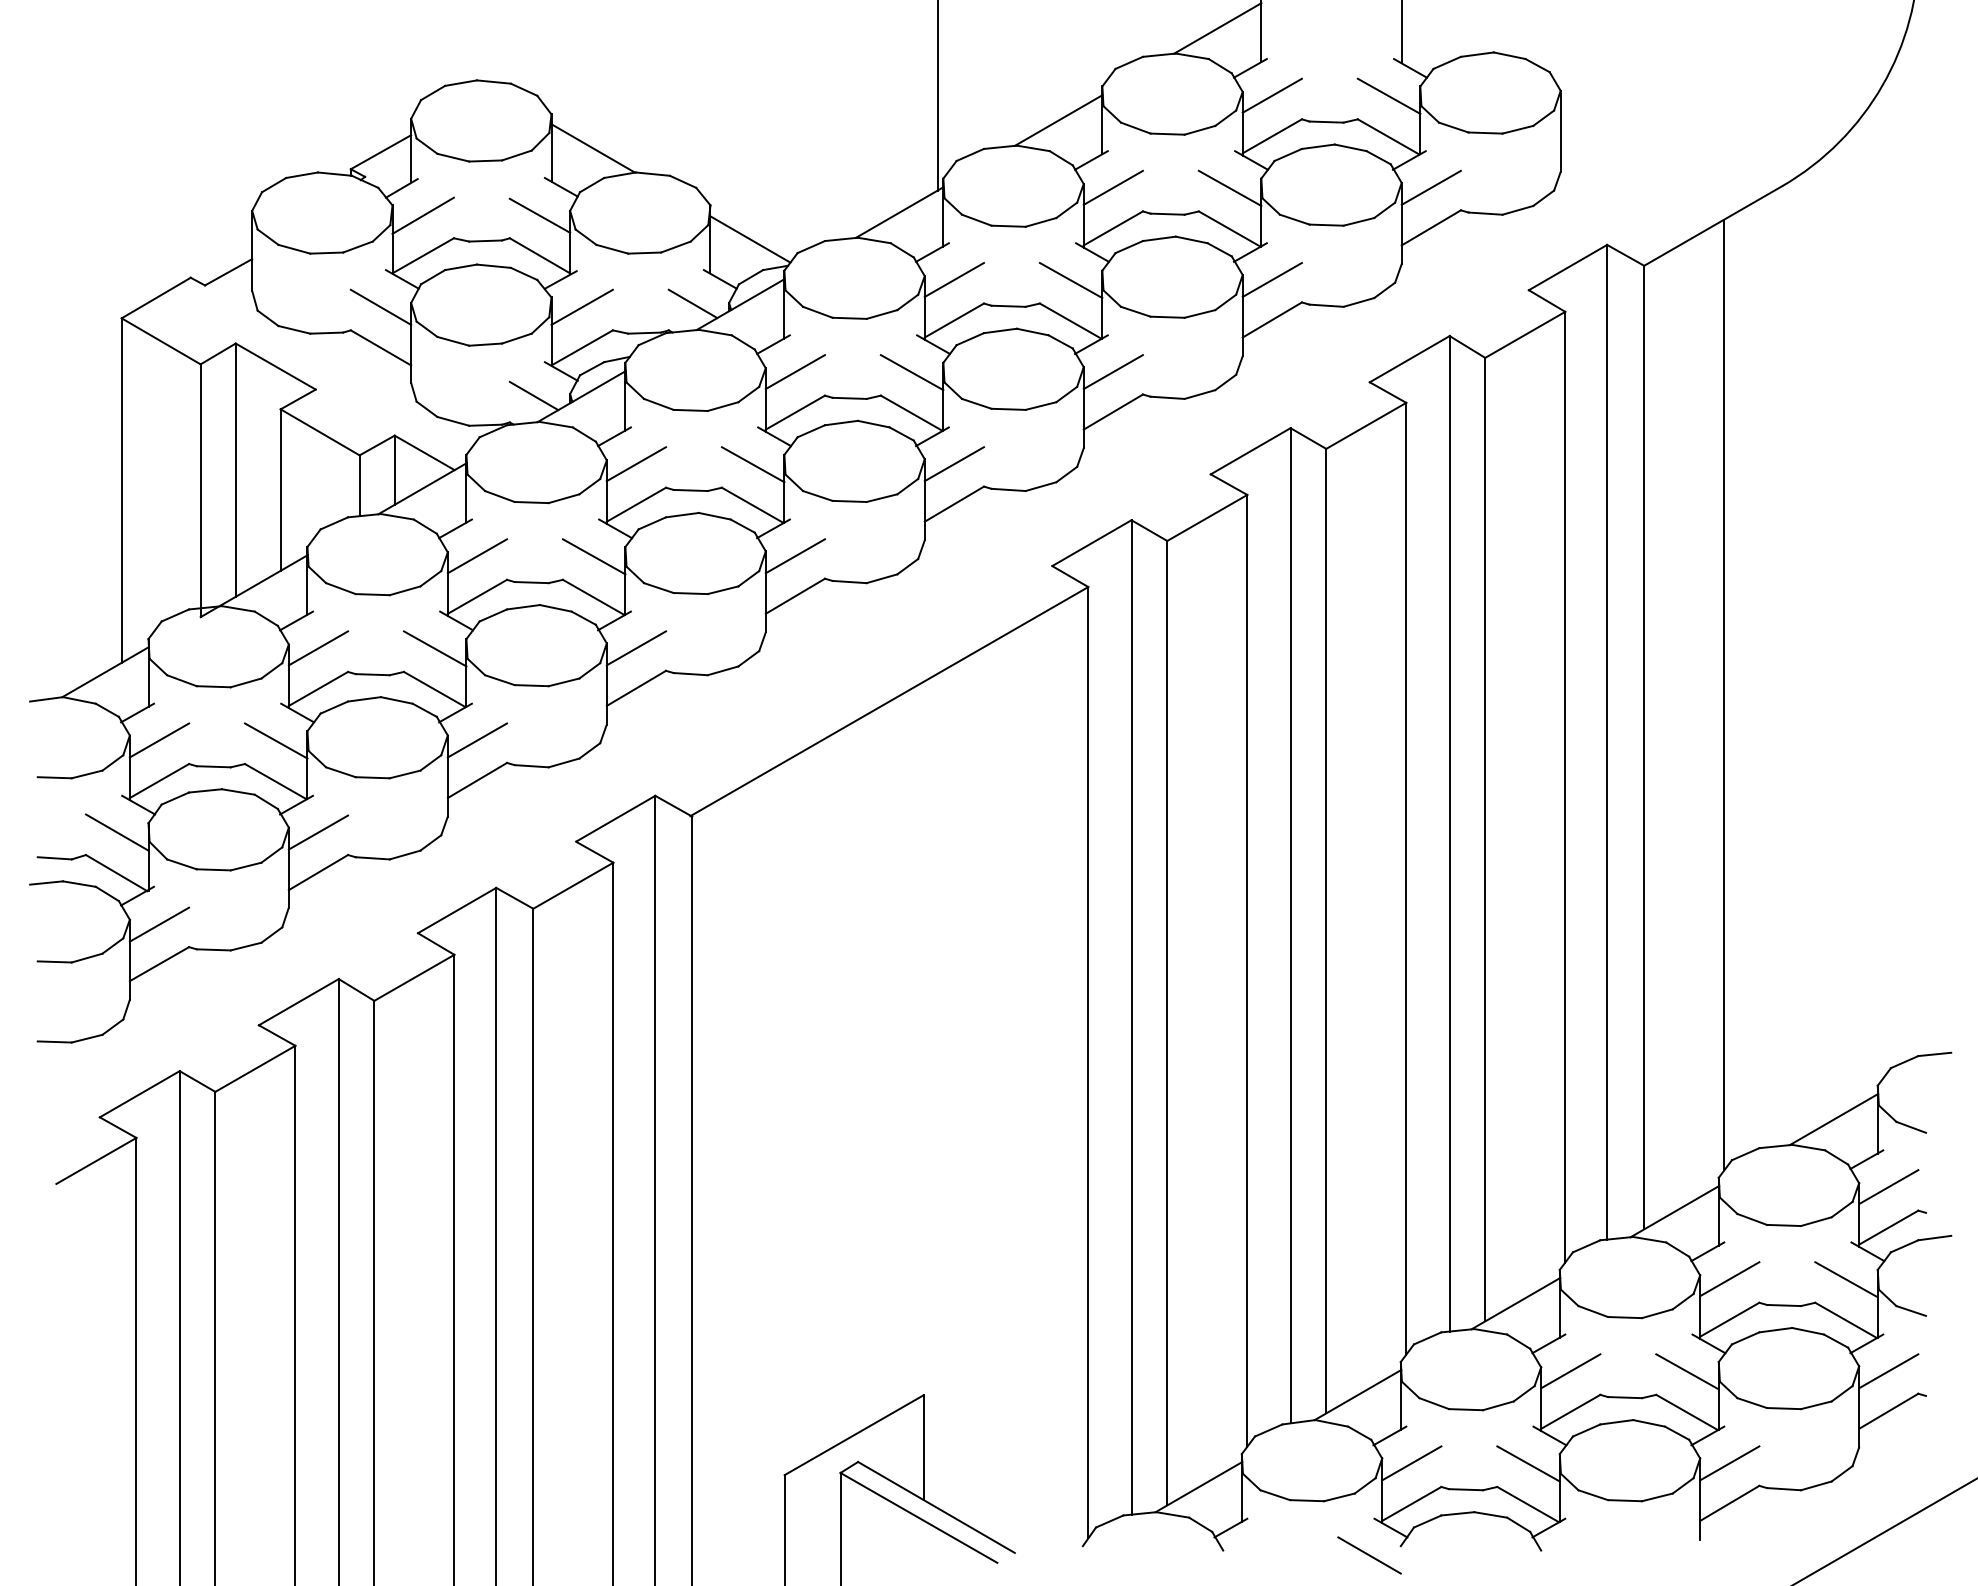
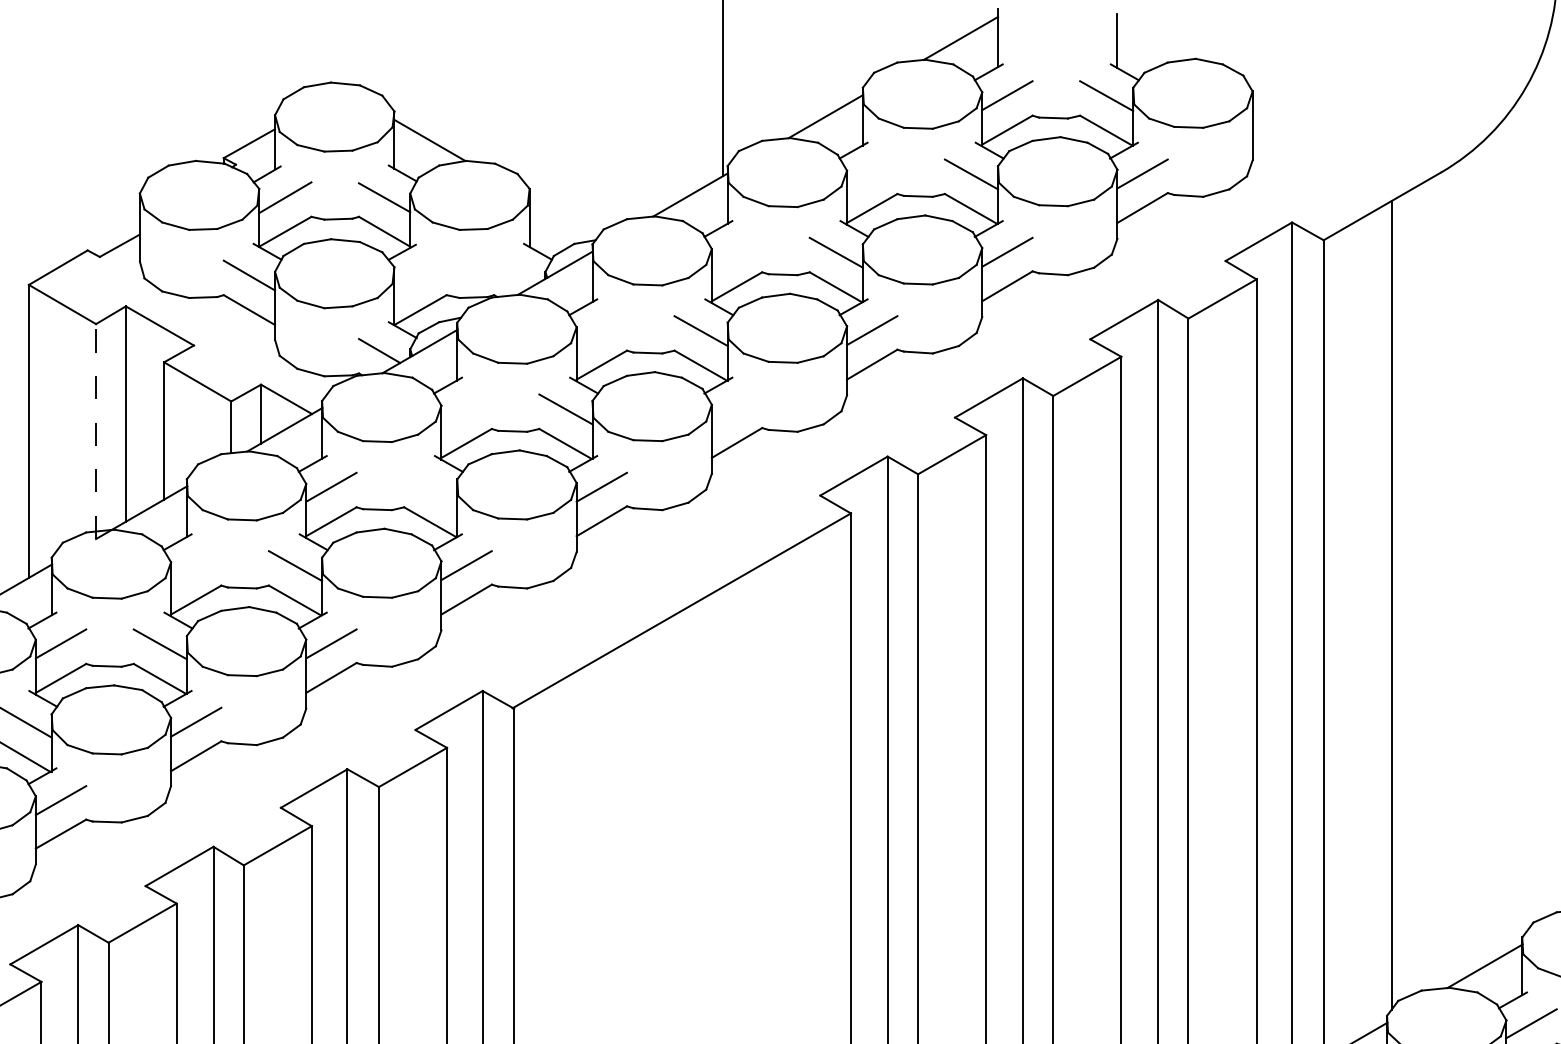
line: (1112, 187) -> (871, 173), removed
line: (750, 239) -> (563, 217), removed
line: (953, 279) -> (736, 251), removed
line: (692, 303) -> (514, 272), removed
line: (581, 306) -> (419, 274), removed
line: (795, 372) -> (601, 331), removed
line: (636, 464) -> (466, 409), removed
line: (953, 464) -> (736, 409), removed
line: (200, 490) -> (95, 431), solid -> dashed
line: (593, 556) -> (430, 487), removed
line: (318, 648) -> (196, 565), removed

